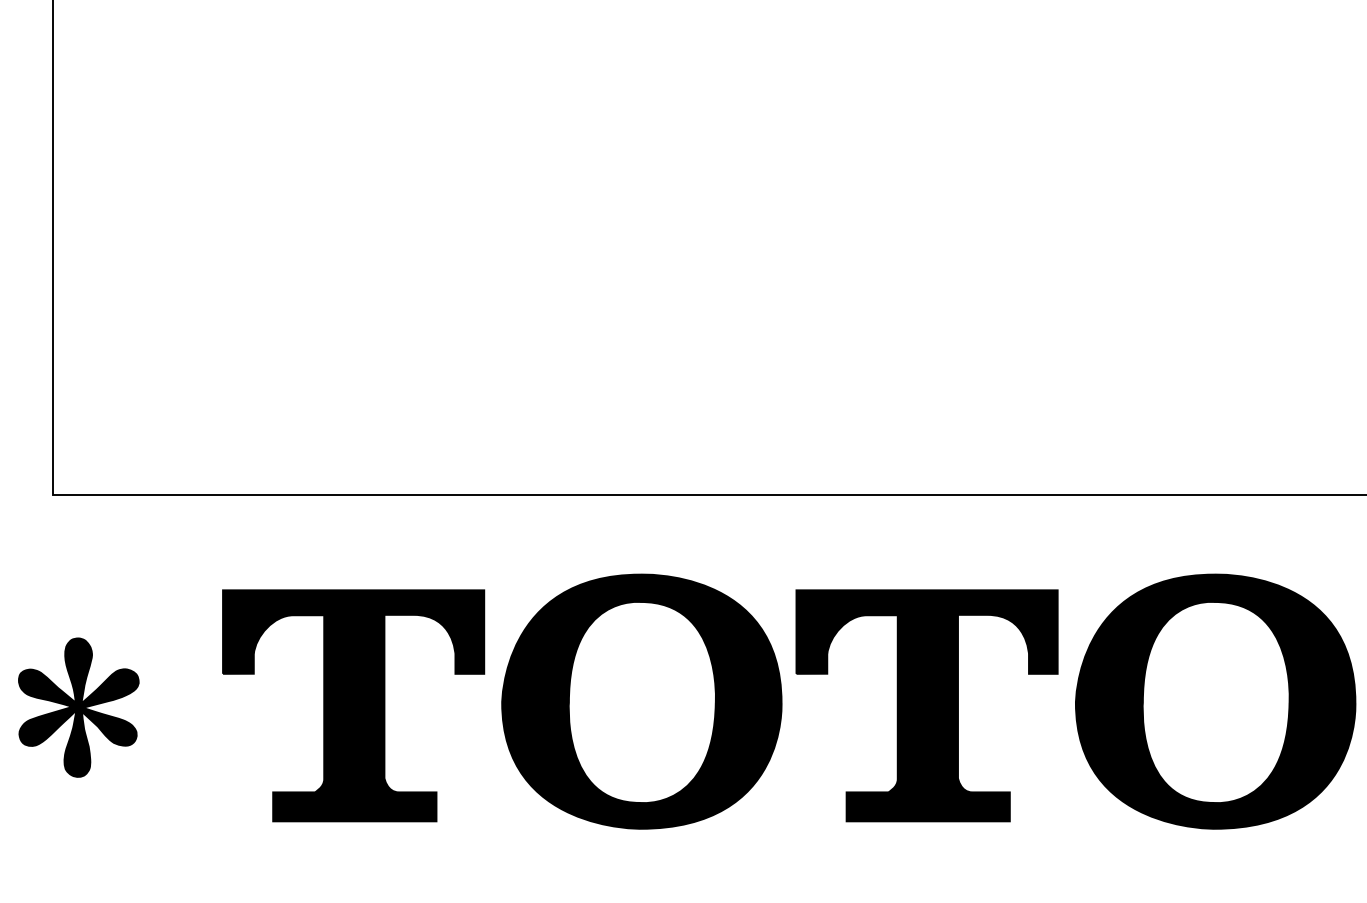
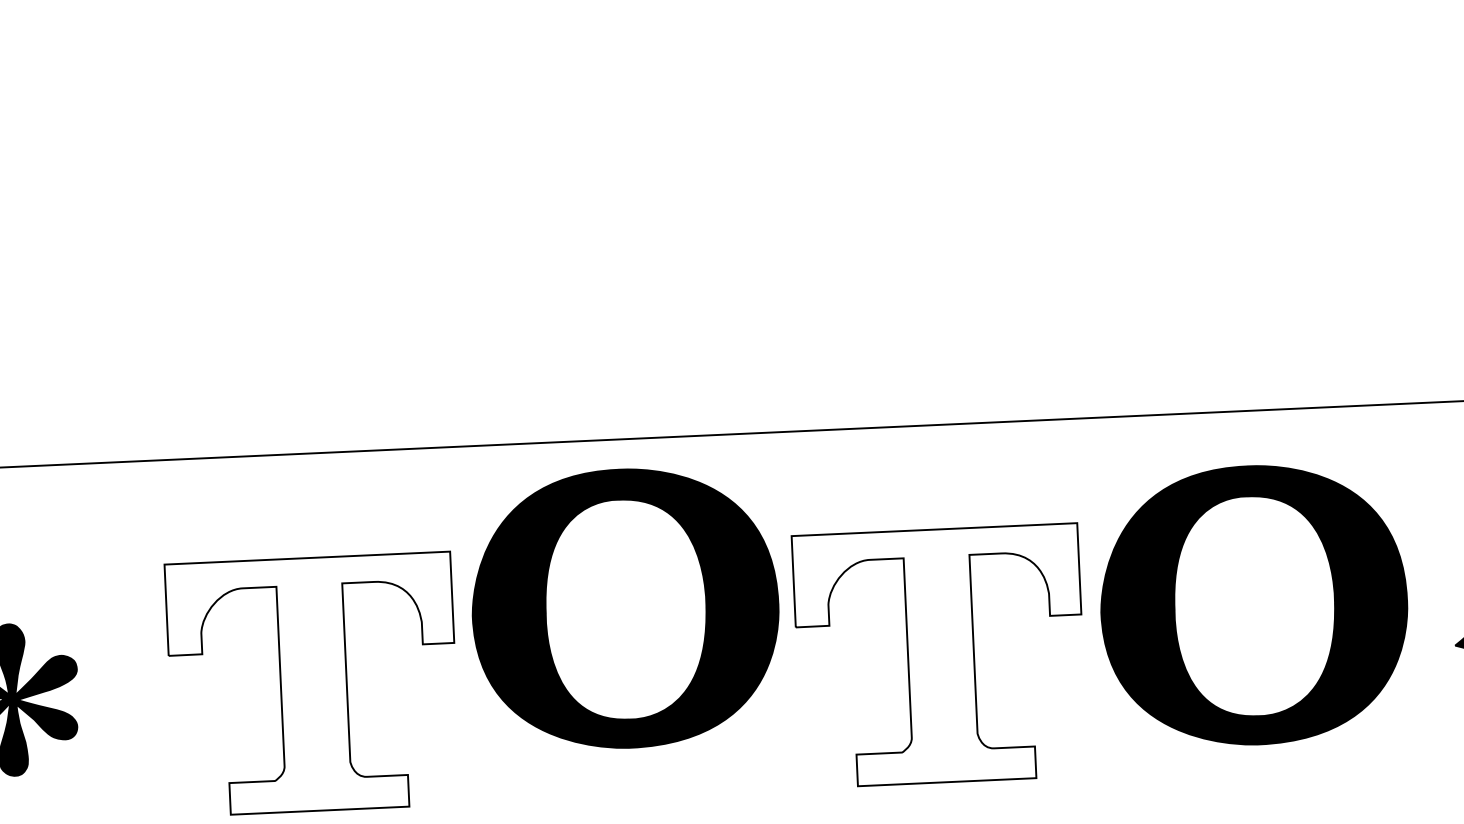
part: (641, 701) -> (625, 608), moved
part: (1215, 701) -> (1253, 605), moved
fill: (353, 705) -> (312, 684), removed
fill: (926, 705) -> (939, 655), removed

